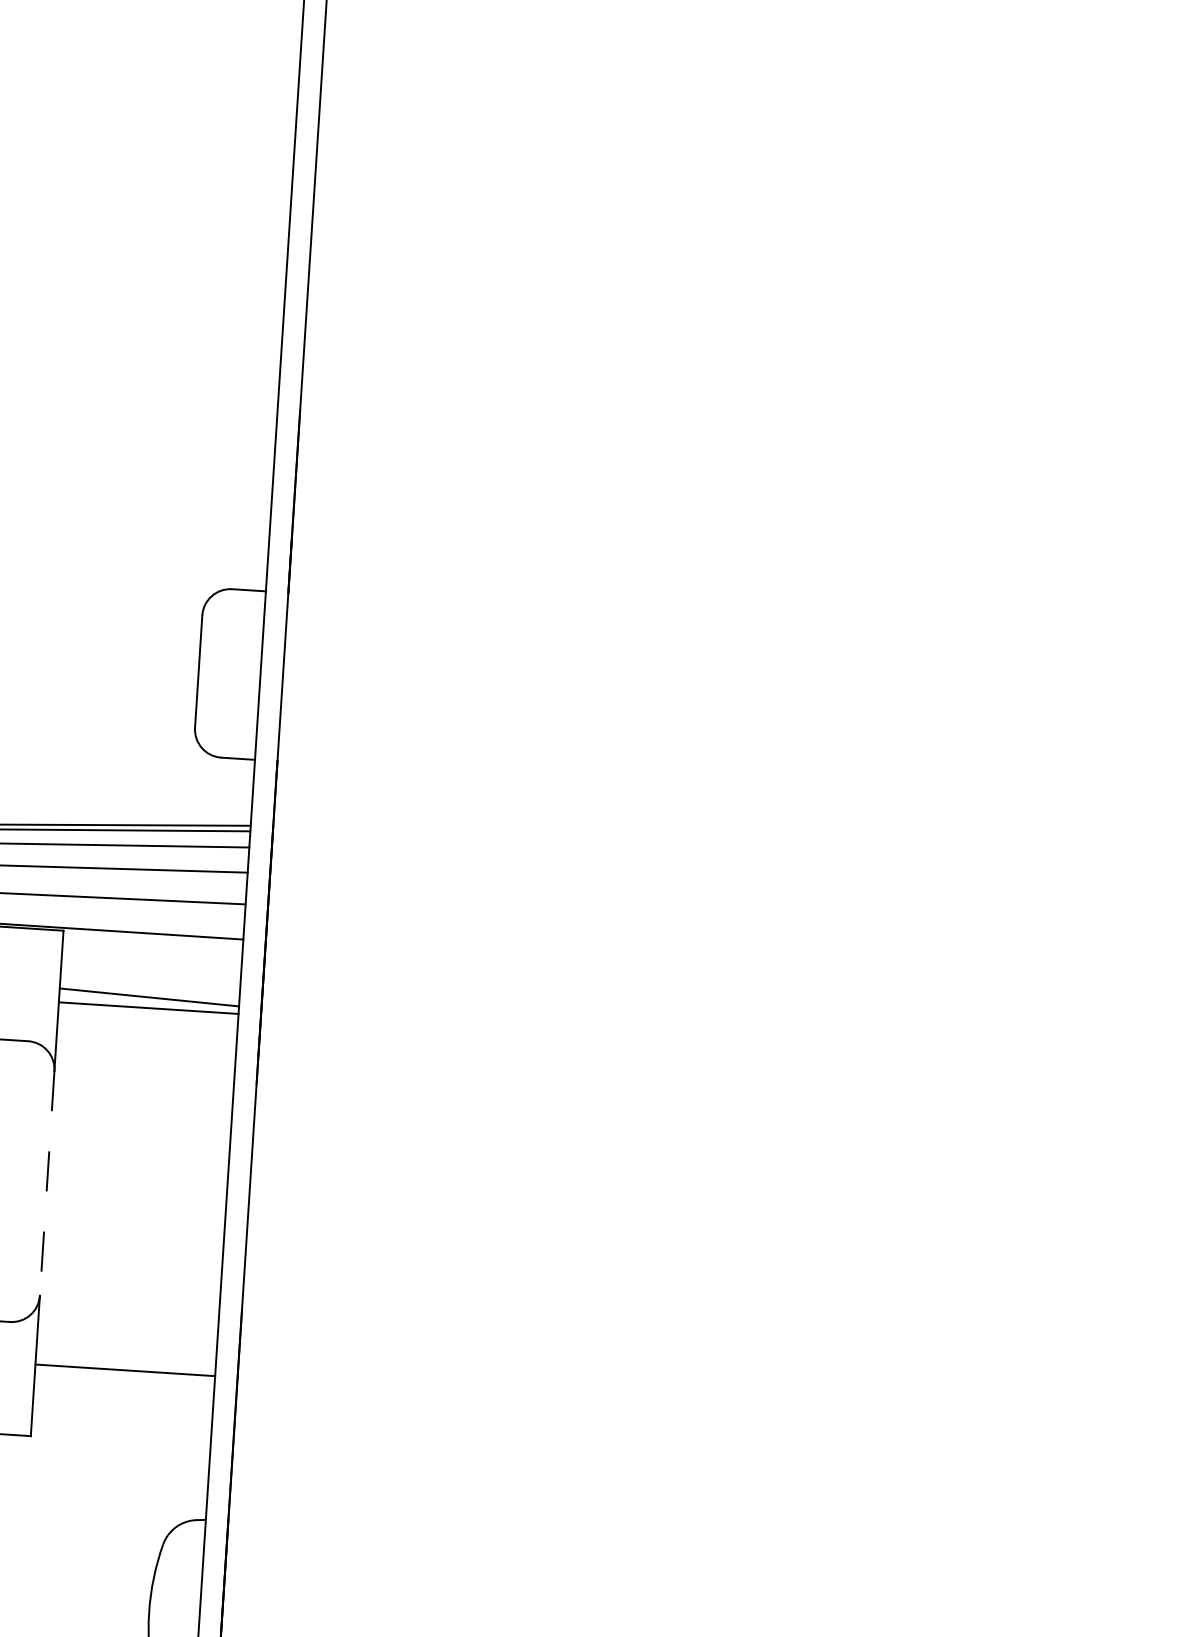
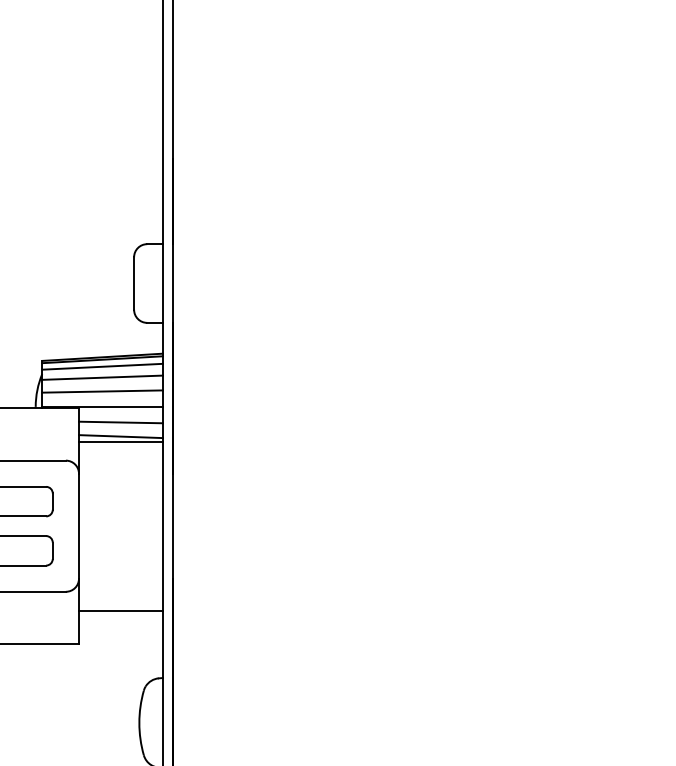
line: (150, 967) -> (120, 422), added
line: (48, 1184) -> (79, 526), dashed -> solid

